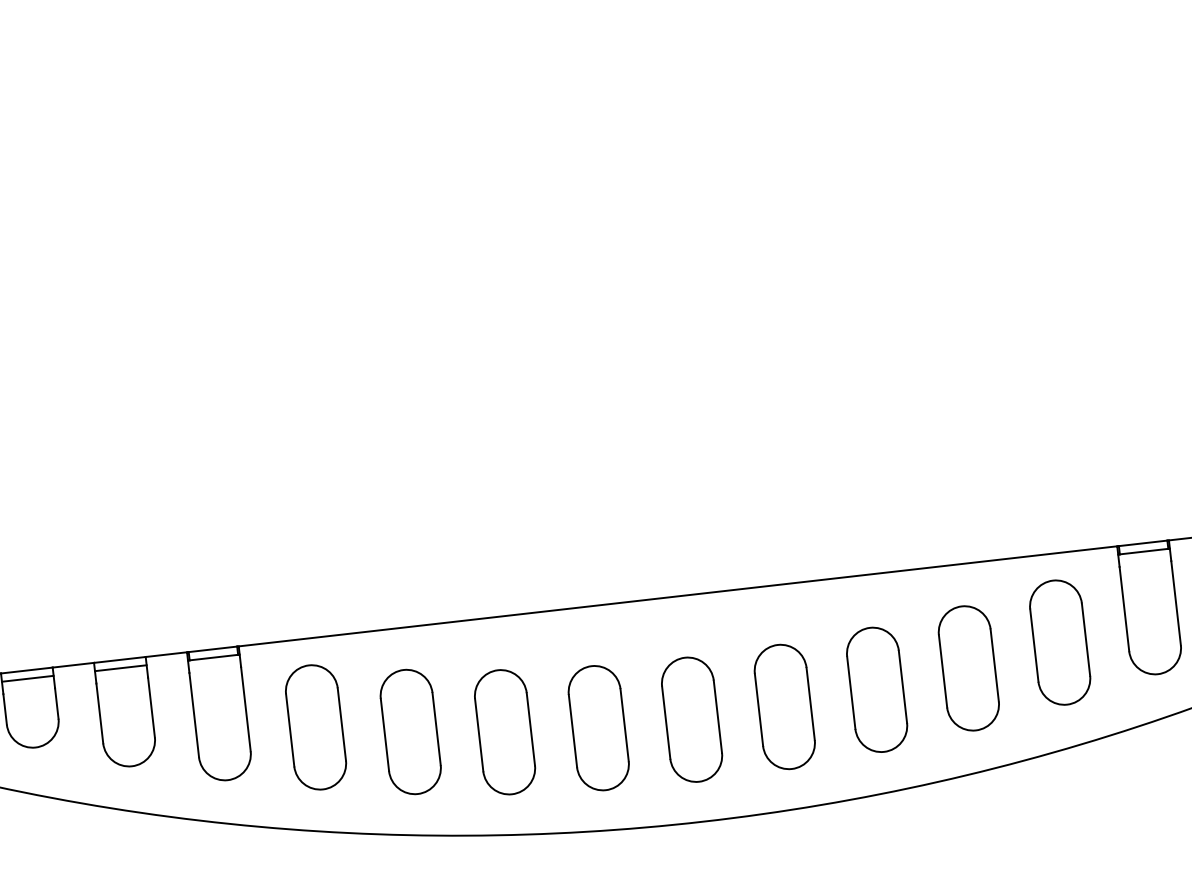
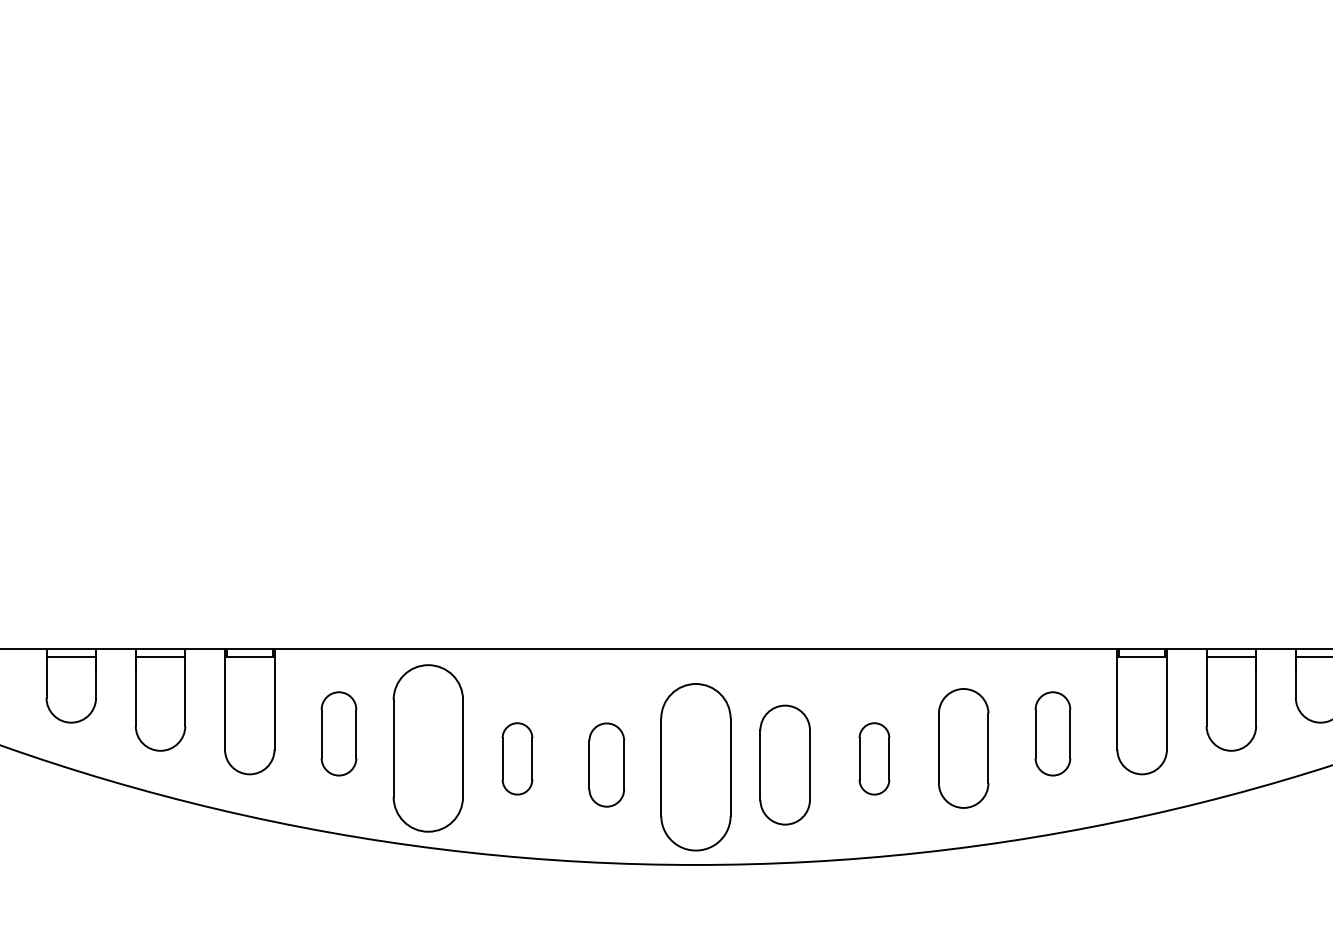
part: (1059, 642) -> (1052, 733), size x0.7
part: (877, 689) -> (874, 758), size x0.6
part: (691, 719) -> (695, 766), size x1.4
part: (315, 727) -> (338, 733), size x0.7
part: (598, 727) -> (606, 764), size x0.7
part: (505, 731) -> (517, 758), size x0.6
part: (410, 732) -> (427, 748), size x1.4

